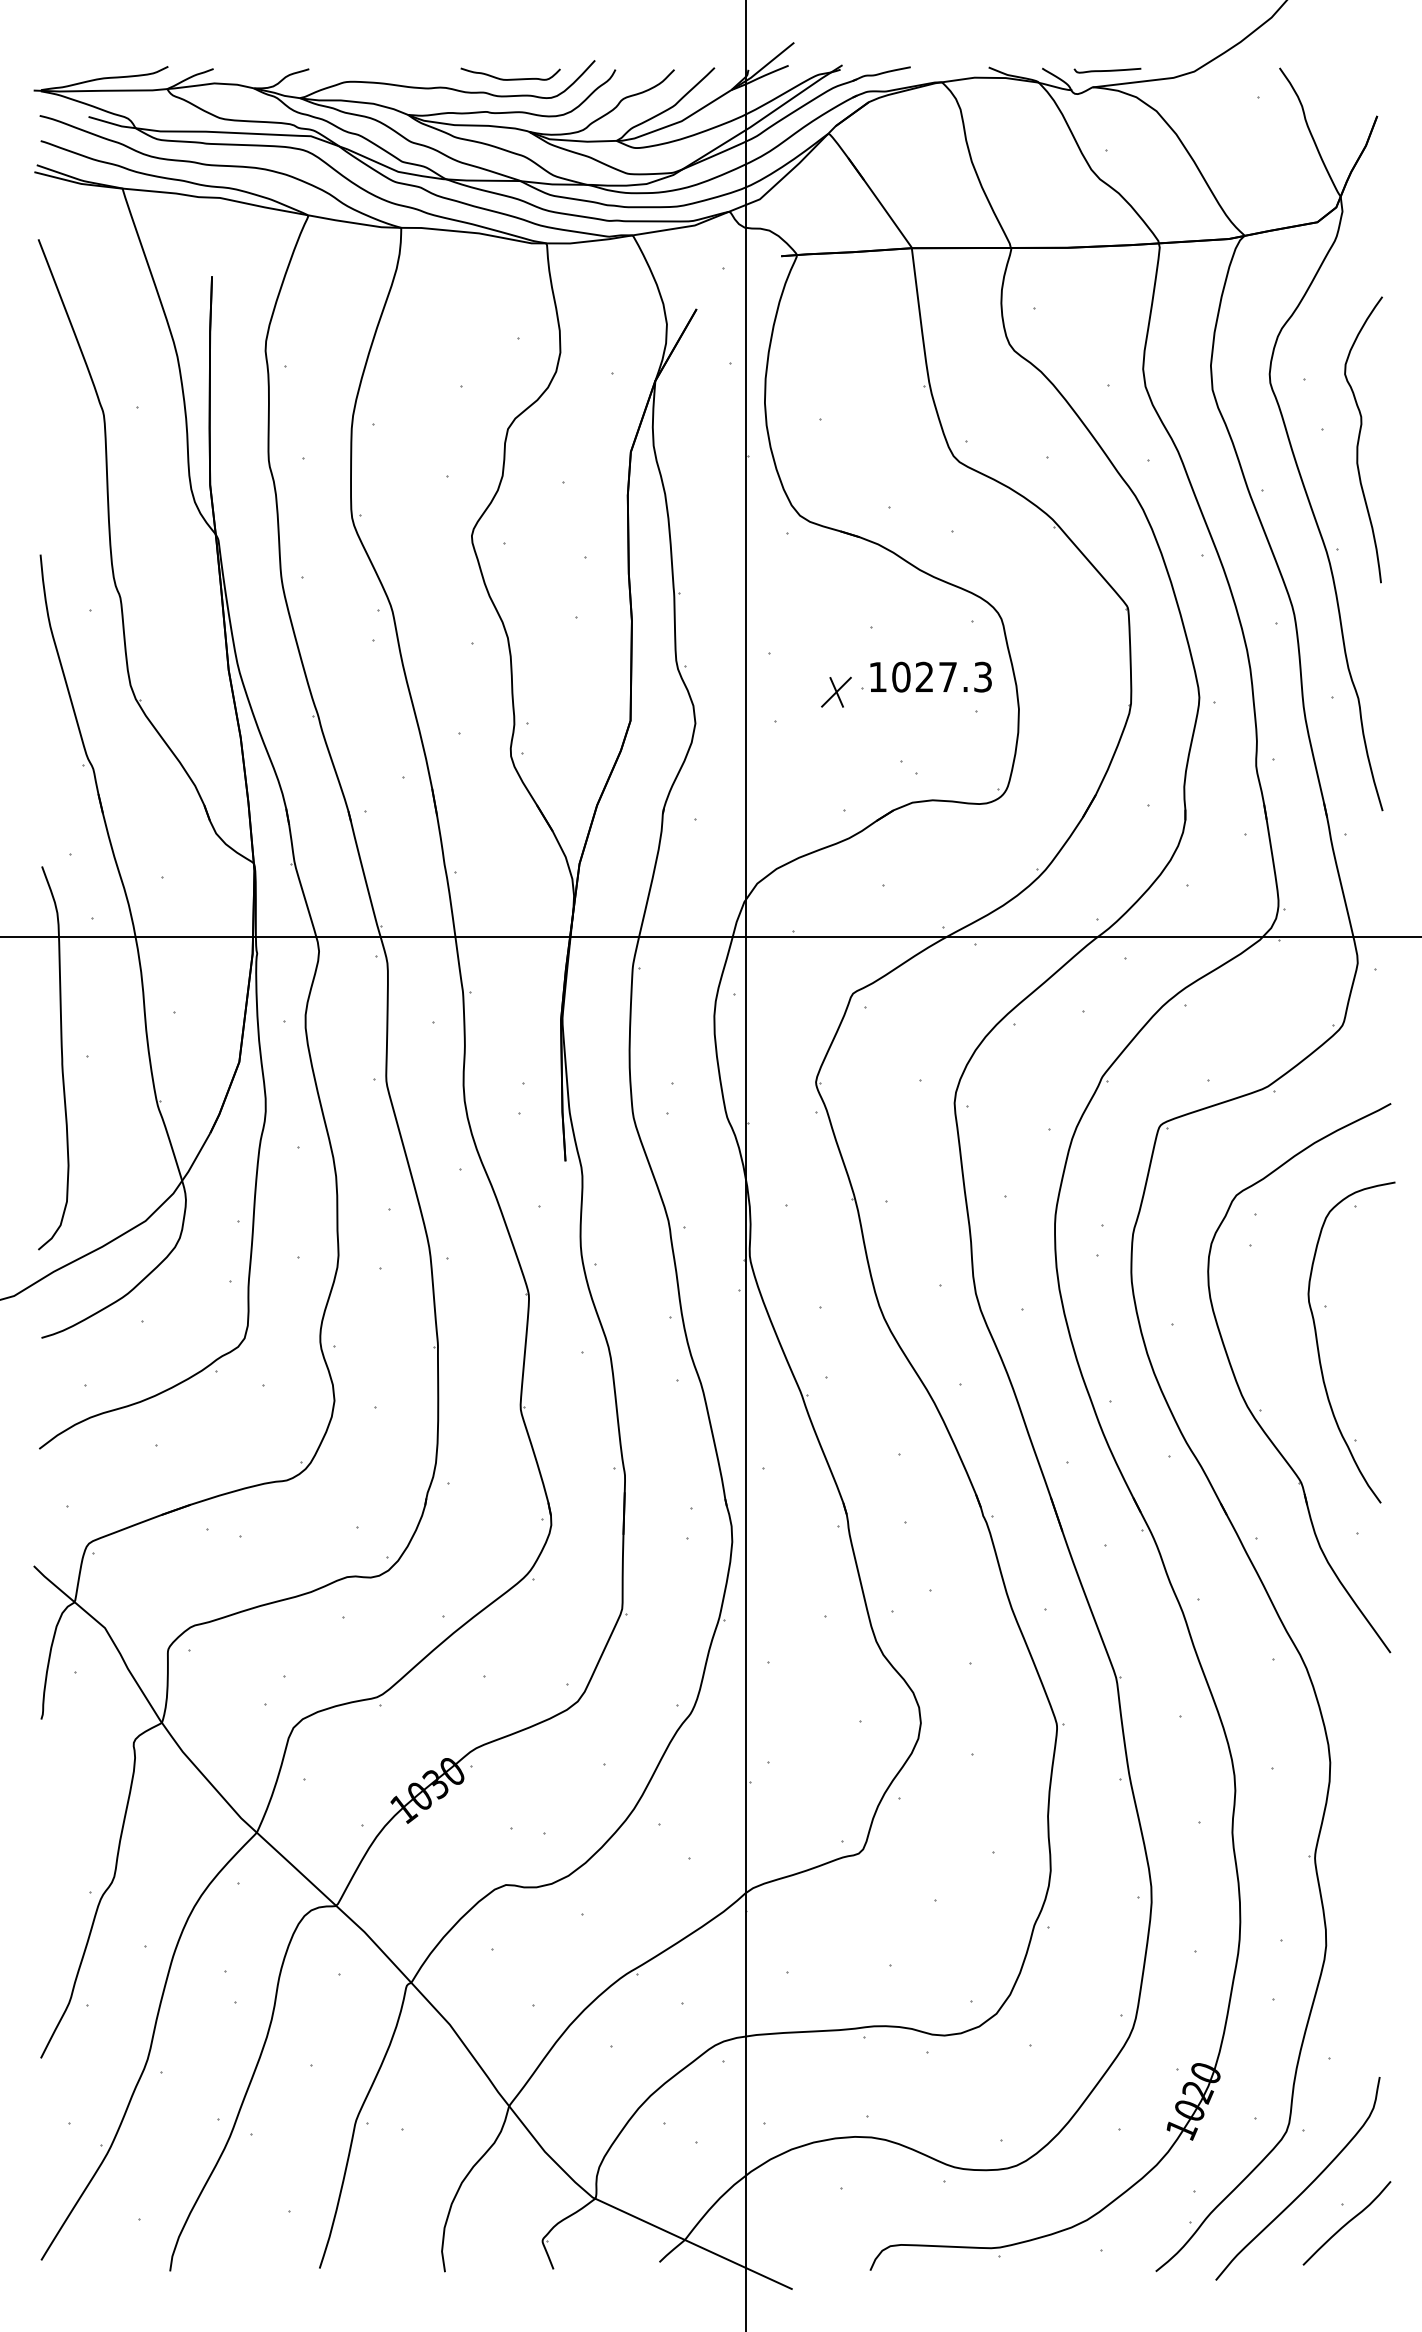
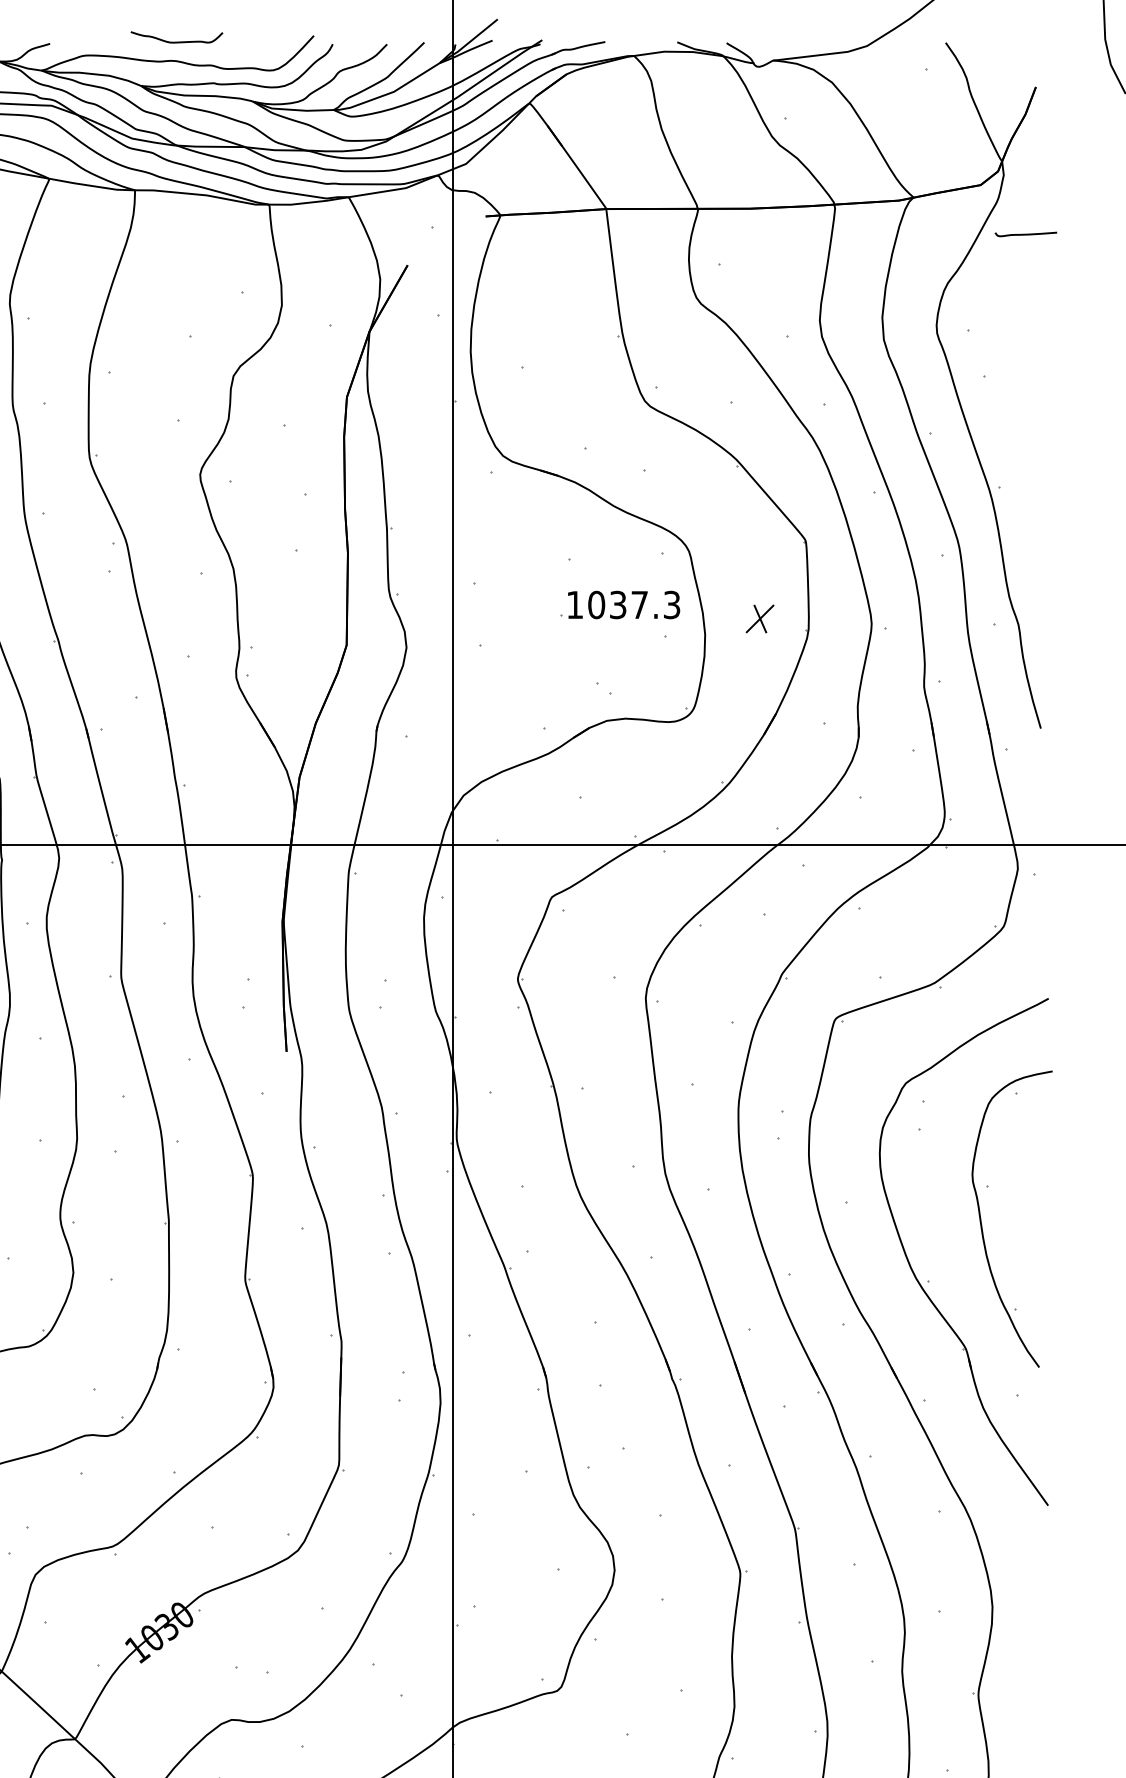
curve: (1107, 70) -> (1025, 234), moved
curve: (510, 78) -> (176, 41), moved
curve: (1359, 439) -> (1019, 385), removed
text: (924, 677) -> (617, 605), 1027.3 -> 1037.3
part: (836, 691) -> (760, 618), moved

